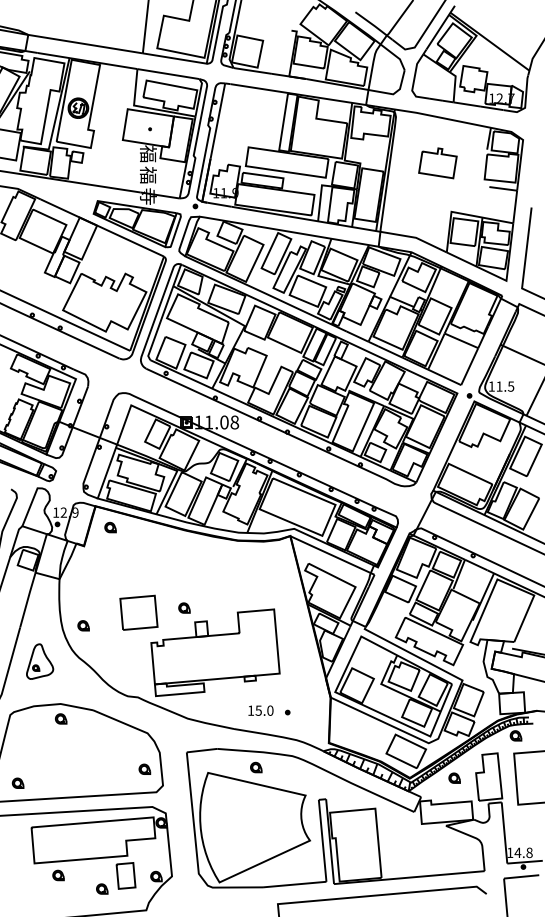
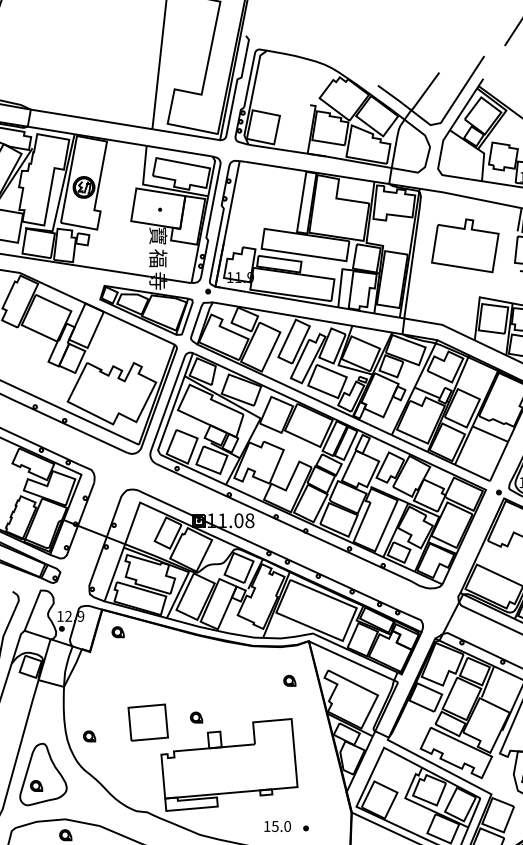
text: (148, 153) -> (158, 235), 福 -> 寶
part: (437, 163) -> (464, 246), size x1.67
part: (272, 573) -> (289, 680), added
part: (39, 661) -> (42, 774), size x1.67

